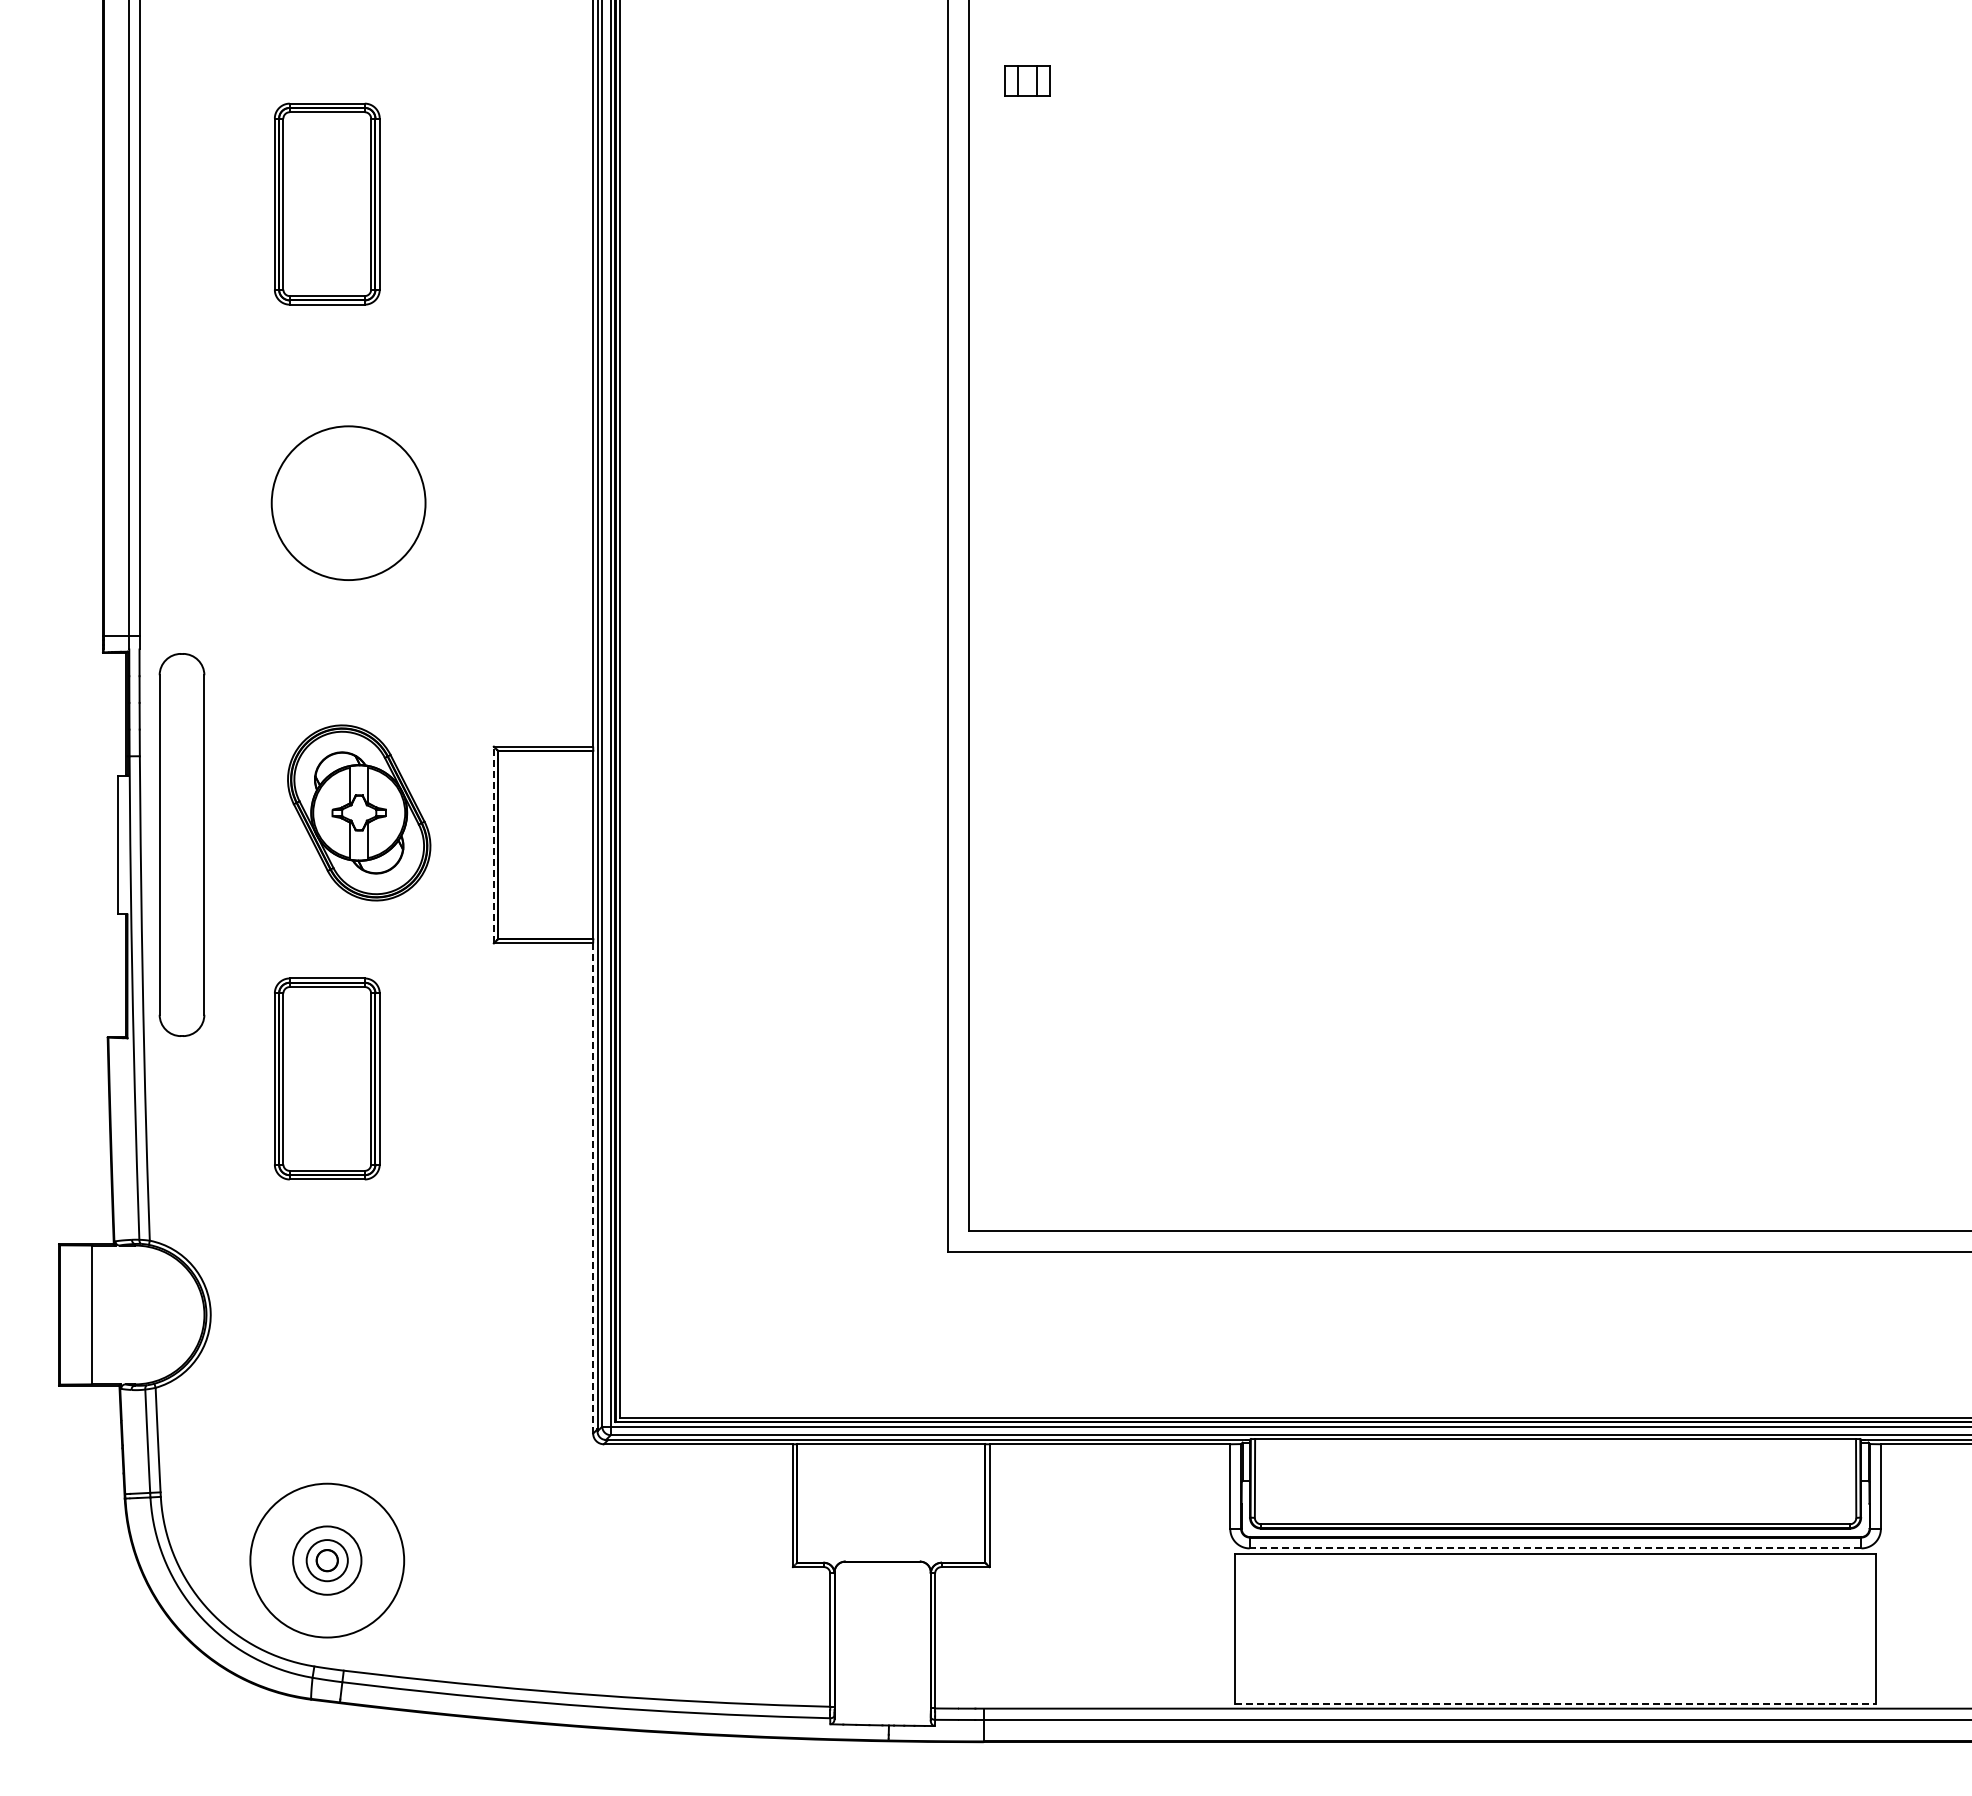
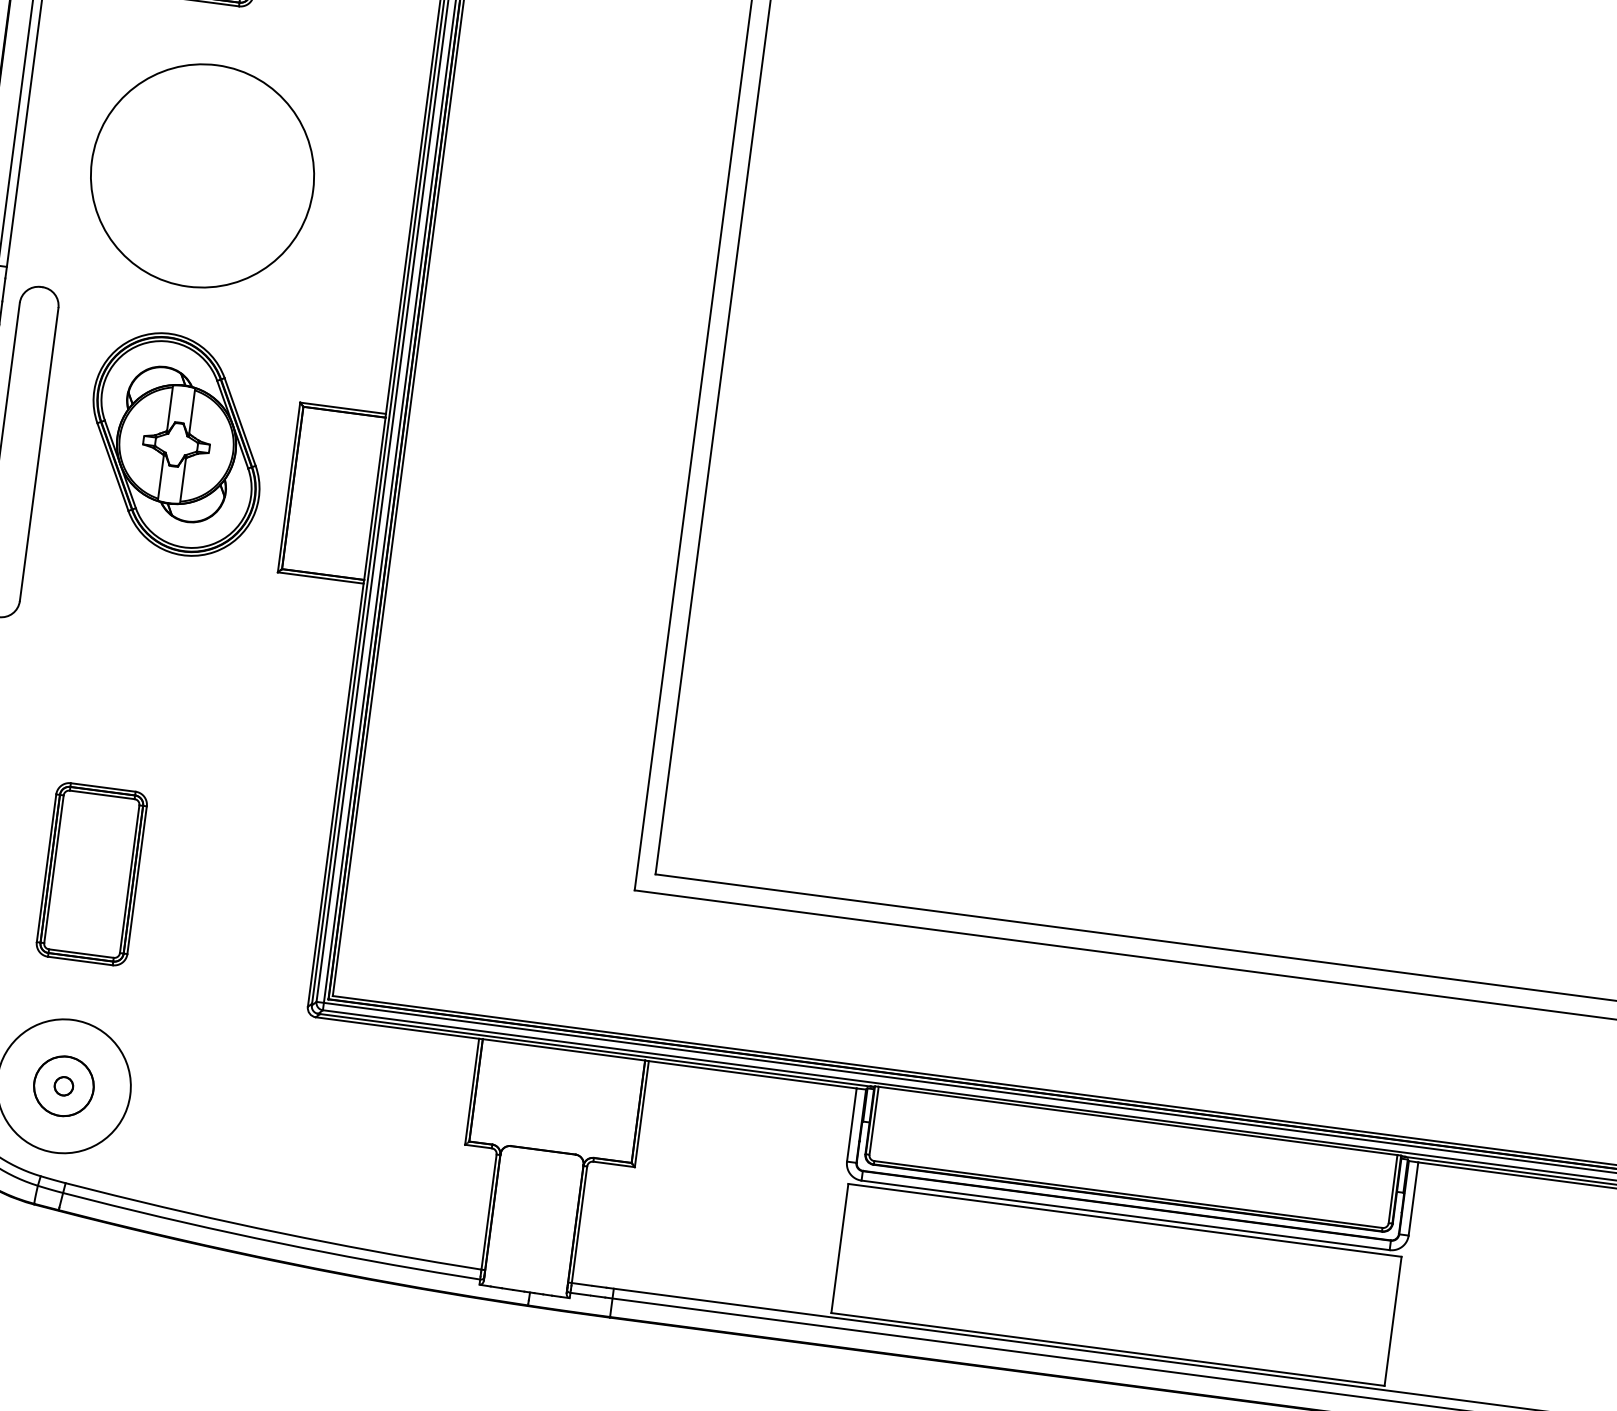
circle: (348, 503) -> (202, 176), size x1.67
part: (358, 812) -> (175, 444), size x1.43
line: (493, 844) -> (288, 487), dashed -> solid
part: (327, 1078) -> (92, 873), moved
line: (593, 1187) -> (336, 794), dashed -> solid
line: (1555, 1548) -> (1125, 1215), dashed -> solid
circle: (326, 1560) -> (63, 1086), size x1.67
line: (1556, 1703) -> (1108, 1349), dashed -> solid

